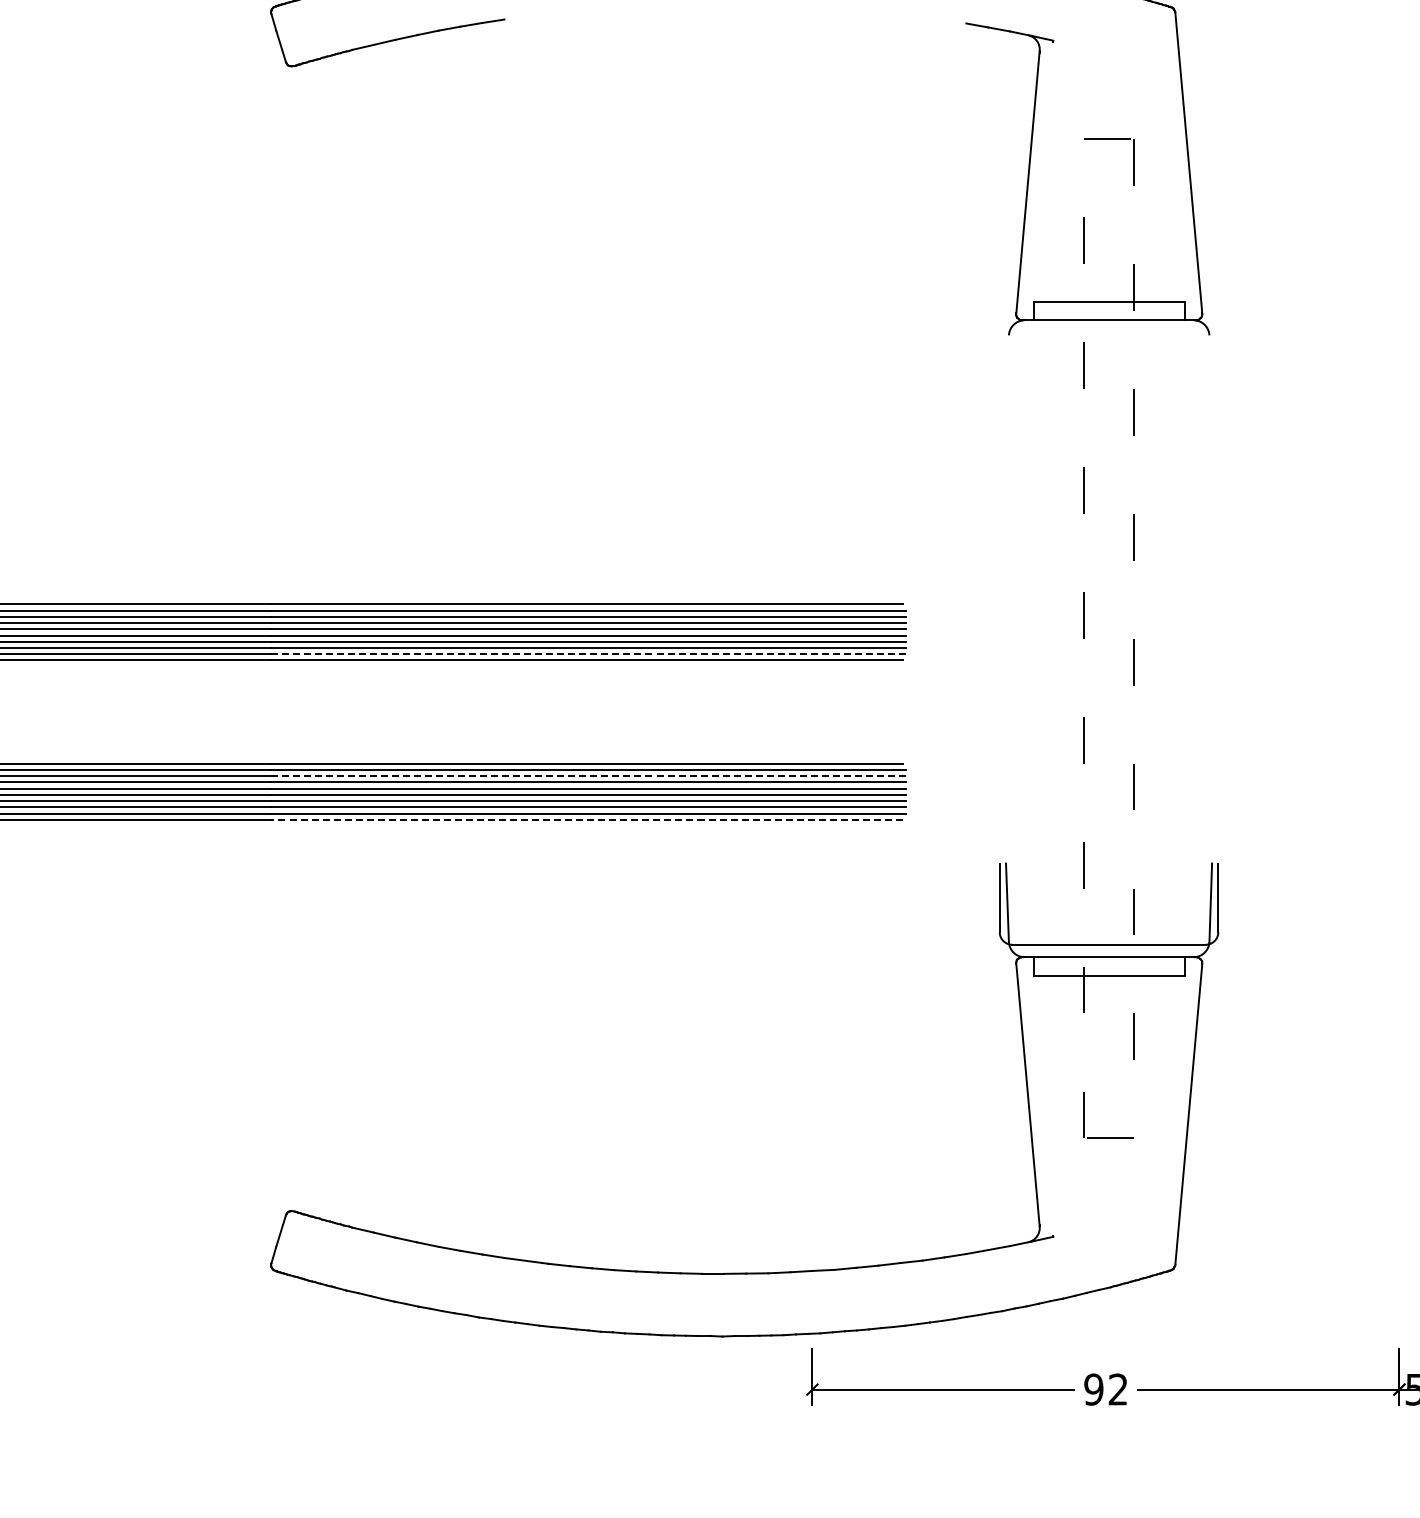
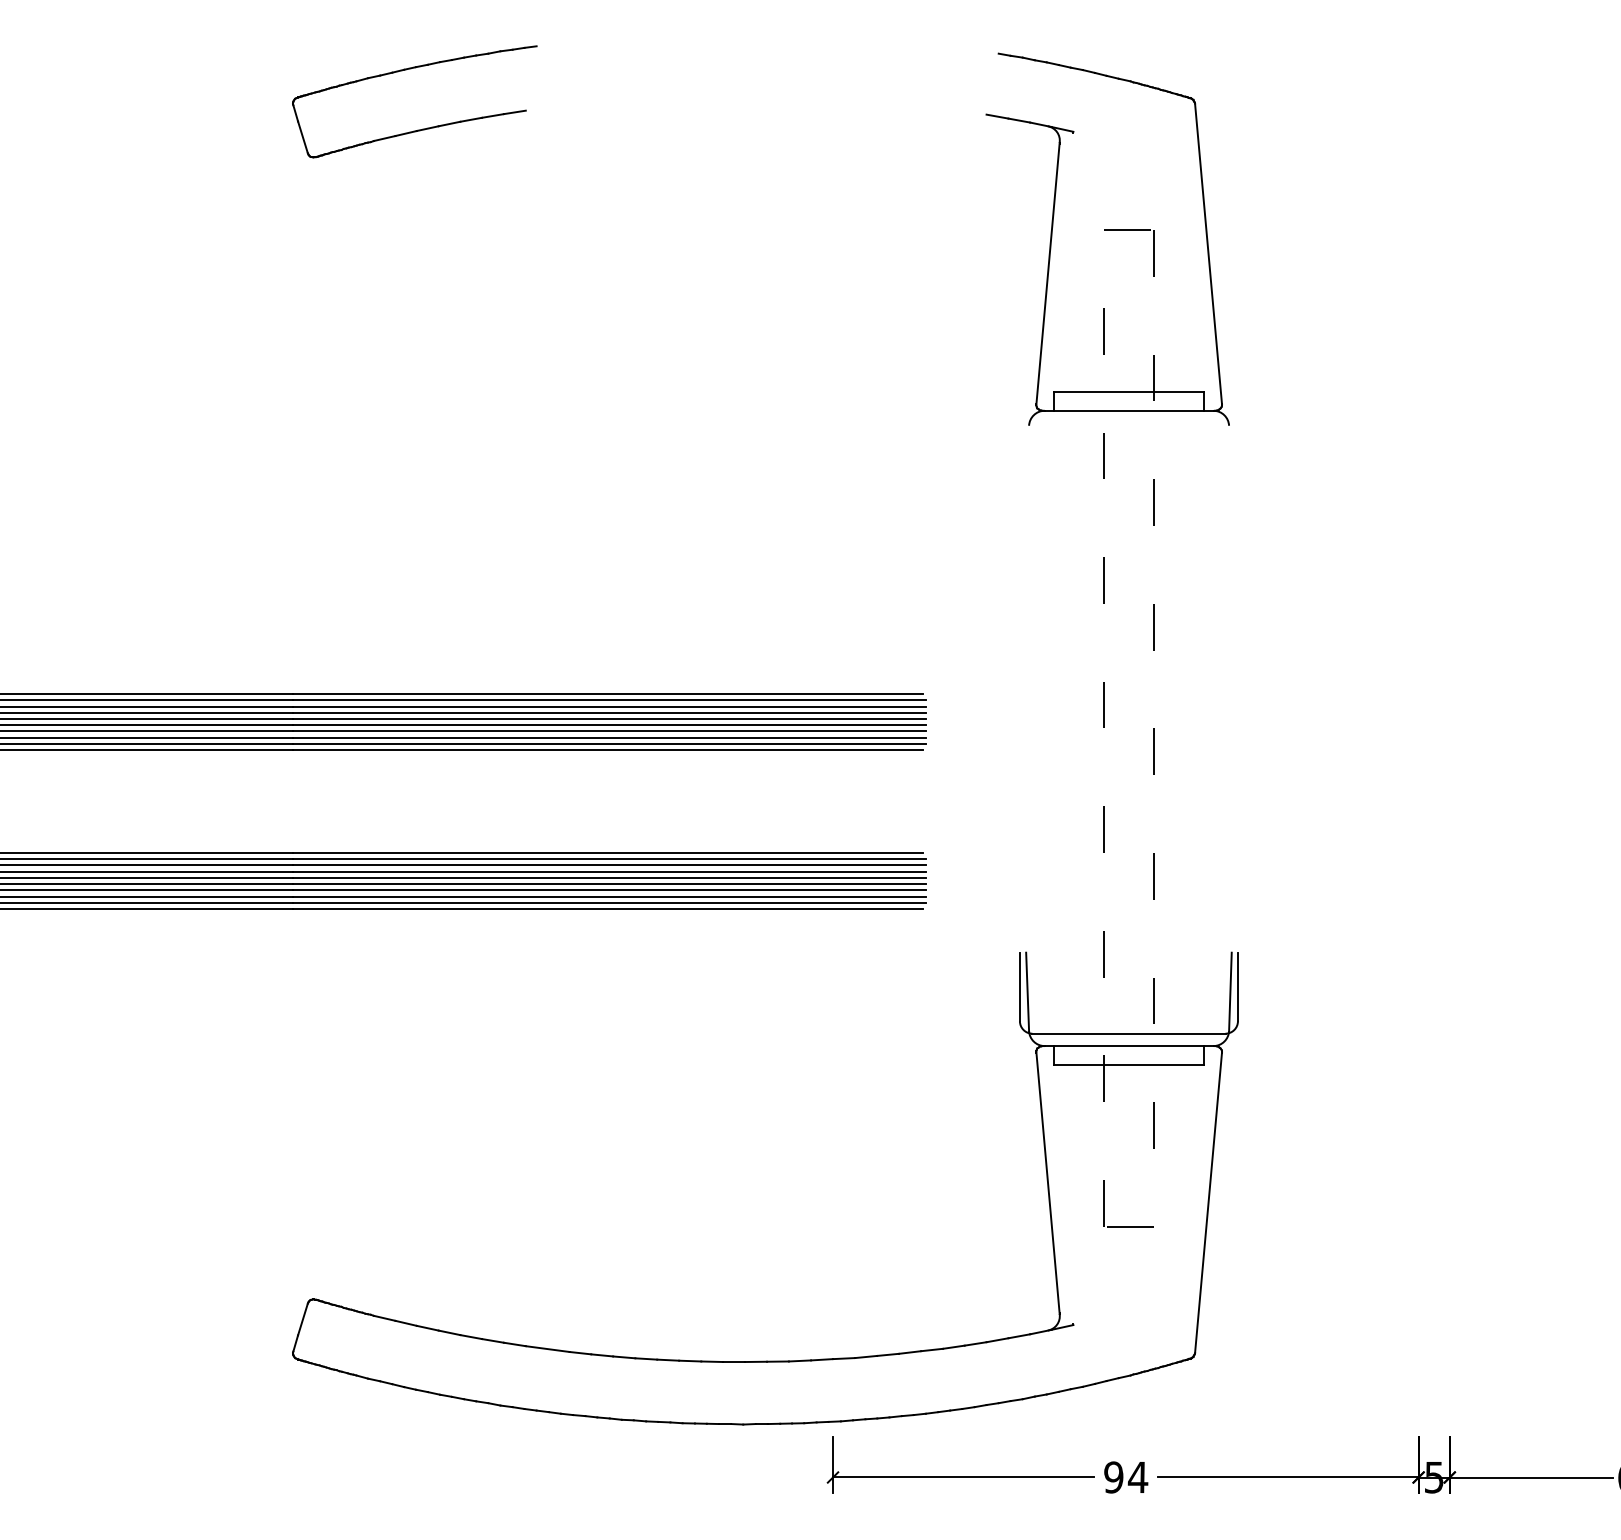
line: (588, 653) -> (609, 743), dashed -> solid
line: (588, 776) -> (609, 865), dashed -> solid
line: (586, 820) -> (607, 909), dashed -> solid
text: (1117, 1388) -> (1137, 1476), 92 -> 94

